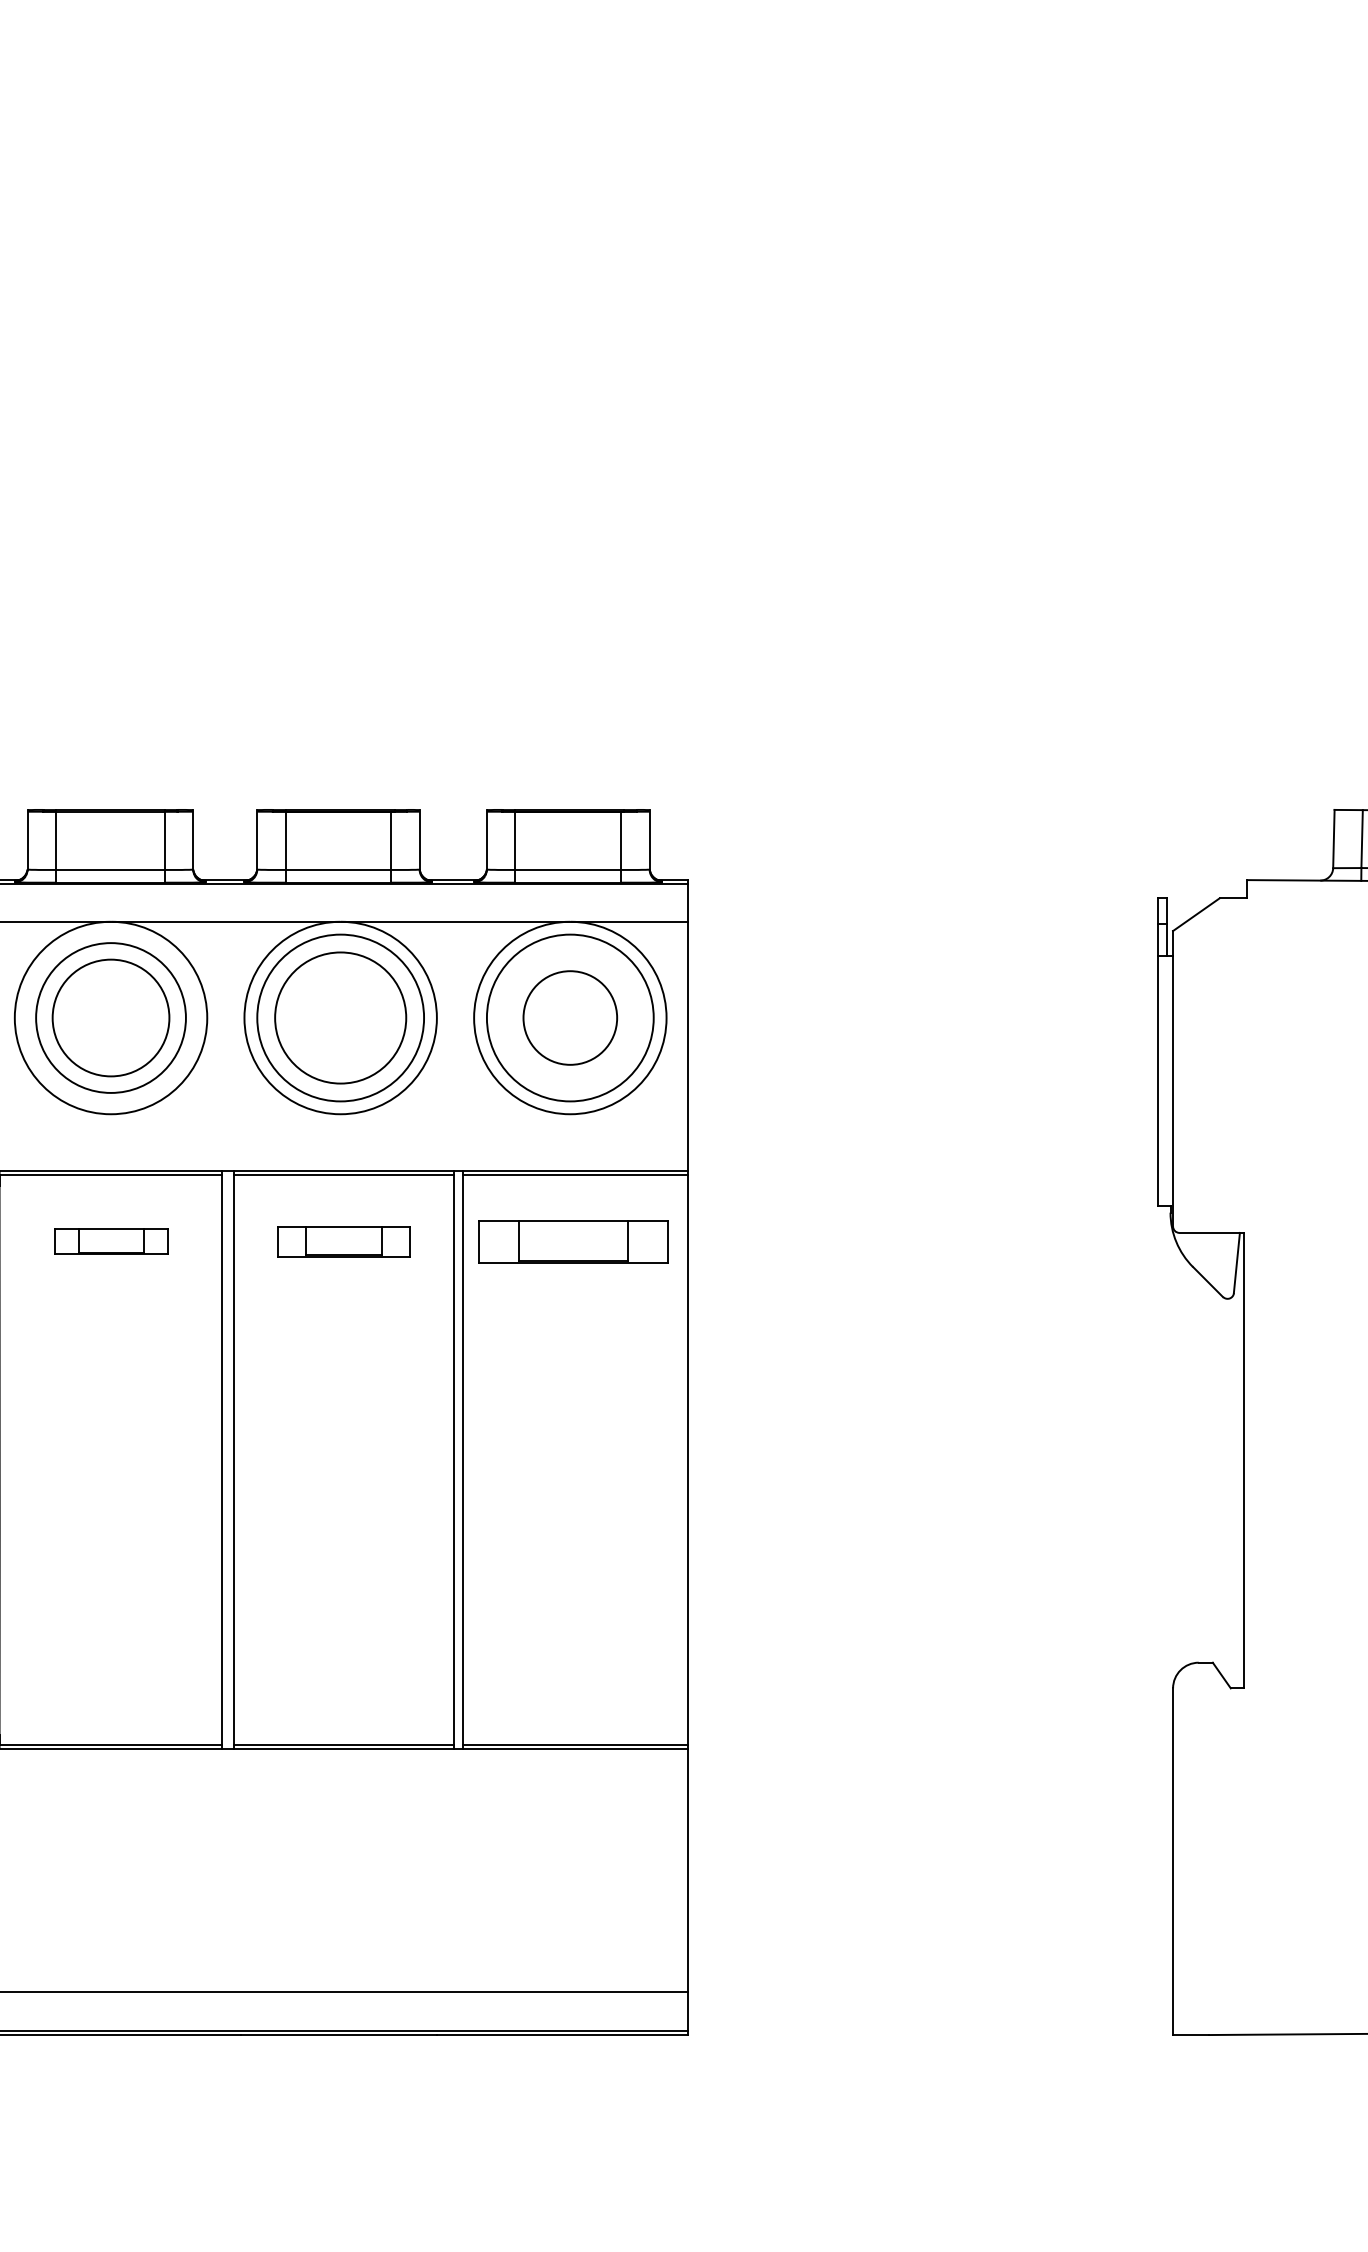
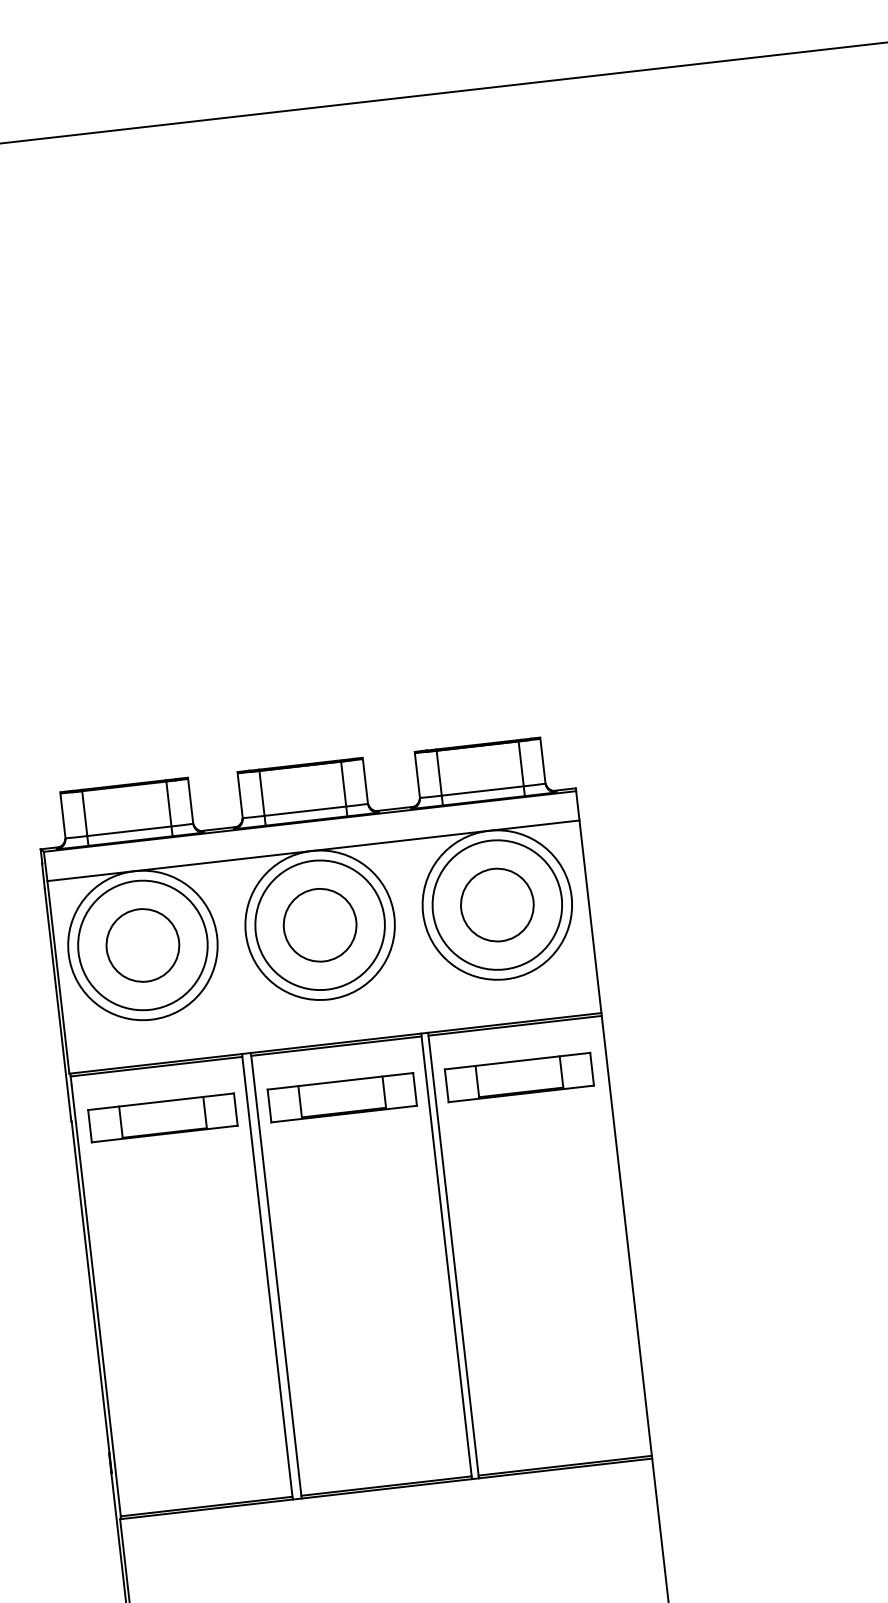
circle: (110, 1017) -> (142, 945), size x0.62
circle: (110, 1017) -> (142, 945), size x1.43
circle: (340, 1017) -> (319, 924), size x0.71
part: (111, 1241) -> (162, 1117), size x1.67
part: (343, 1241) -> (341, 1097), size x1.43

